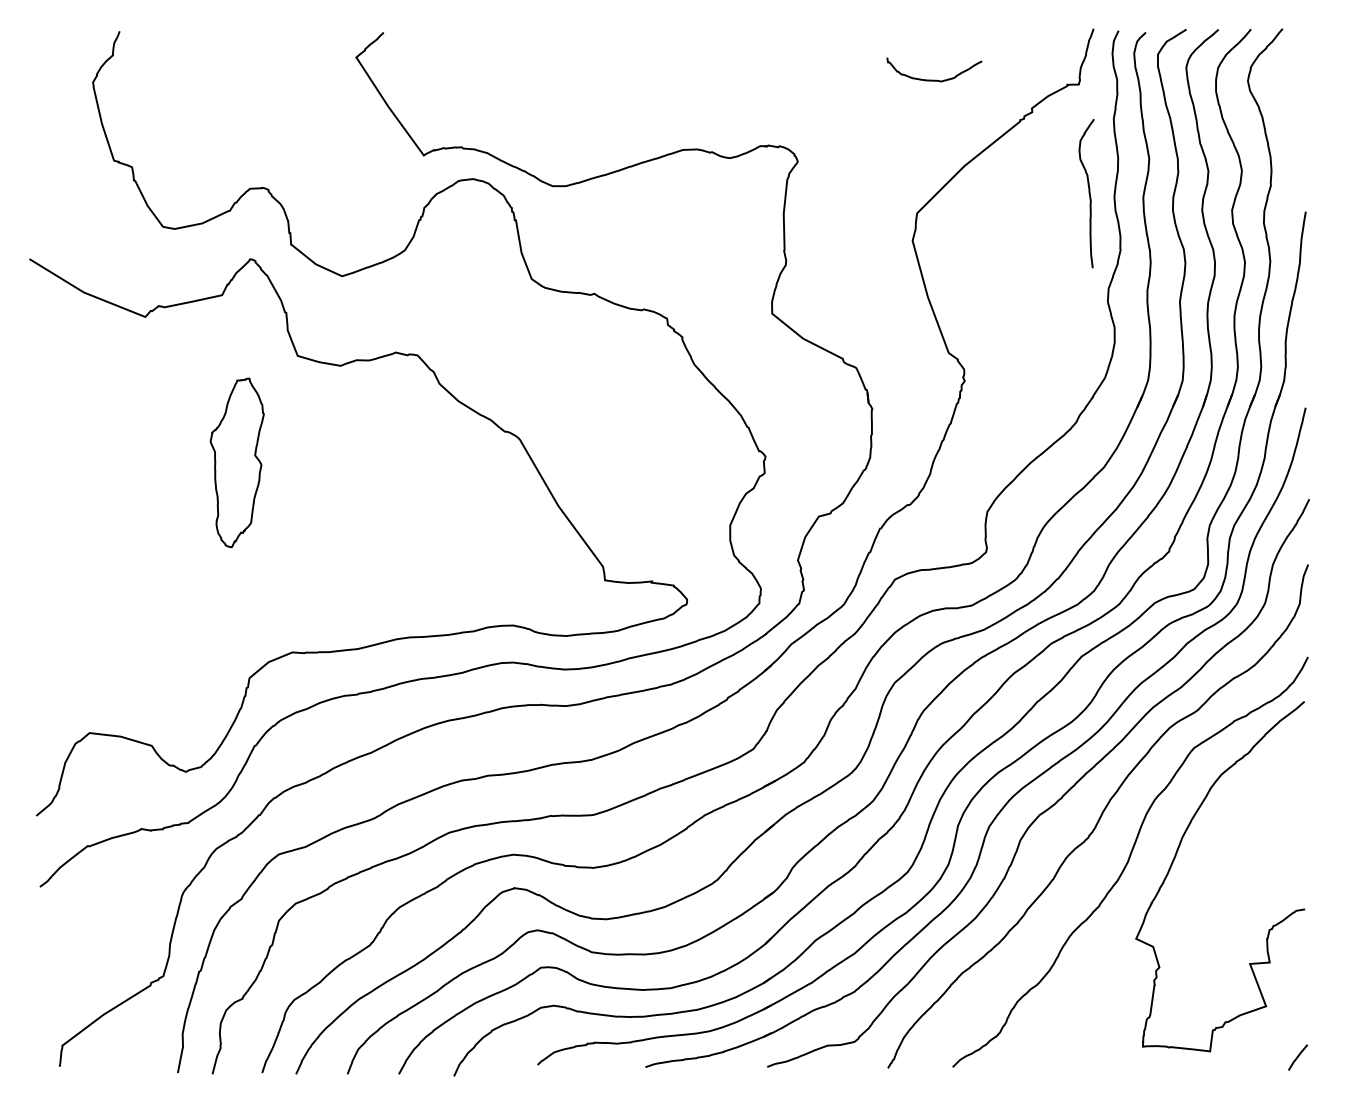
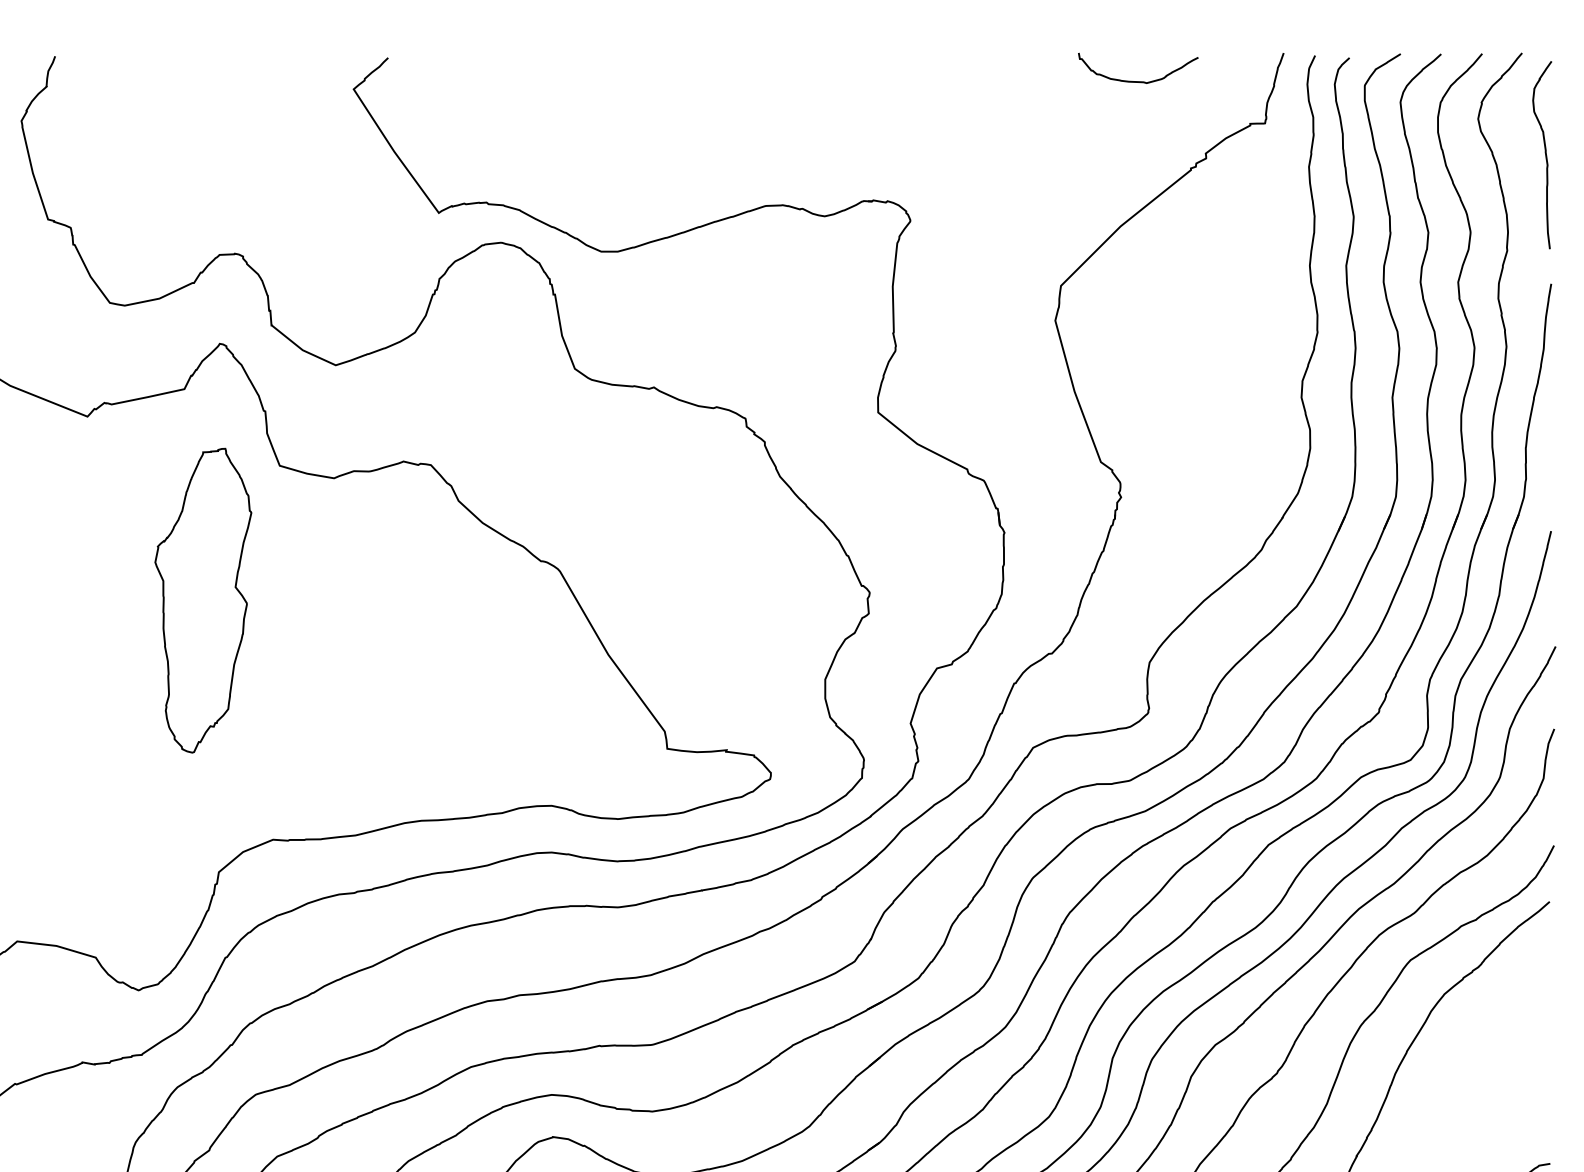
curve: (934, 79) -> (1138, 80), moved
curve: (1088, 193) -> (1544, 154), moved
part: (237, 462) -> (203, 600), size x1.43

